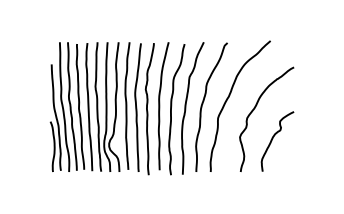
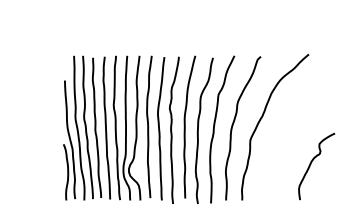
curve: (253, 111) -> (289, 133), removed

